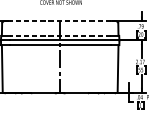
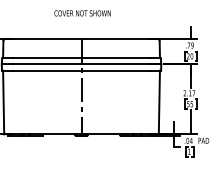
line: (60, 21) -> (81, 38), dashed -> solid
line: (60, 35) -> (81, 57), dashed -> solid

